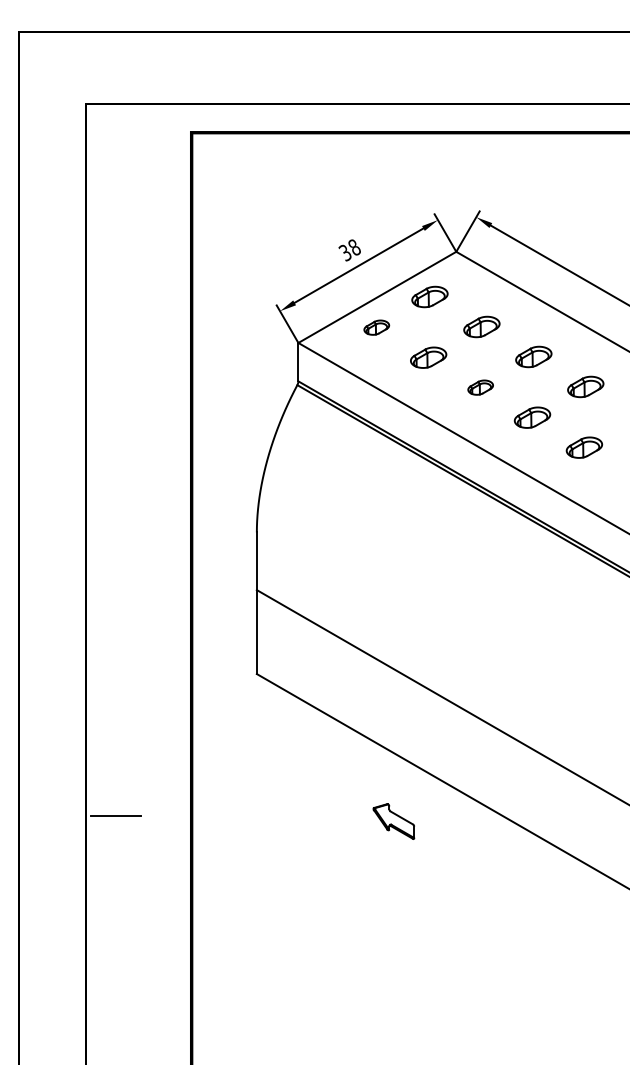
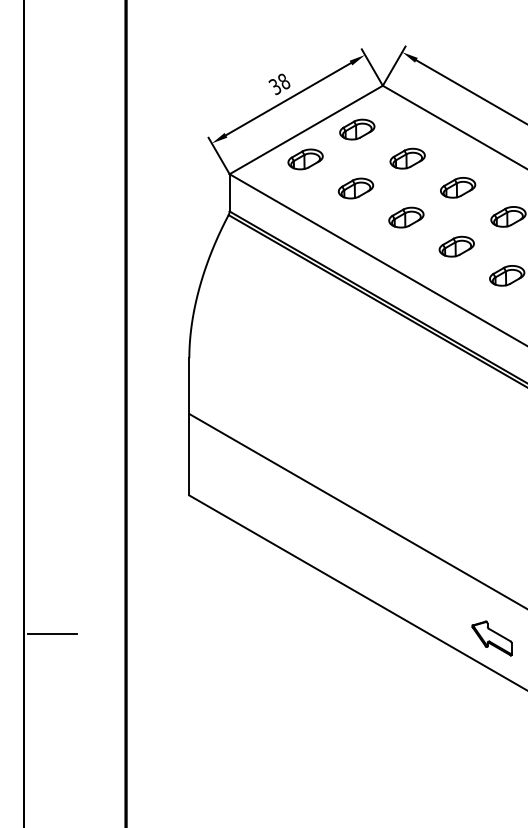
part: (376, 327) -> (305, 159), size x1.43
part: (480, 387) -> (406, 217), size x1.43
part: (393, 821) -> (491, 638), moved

